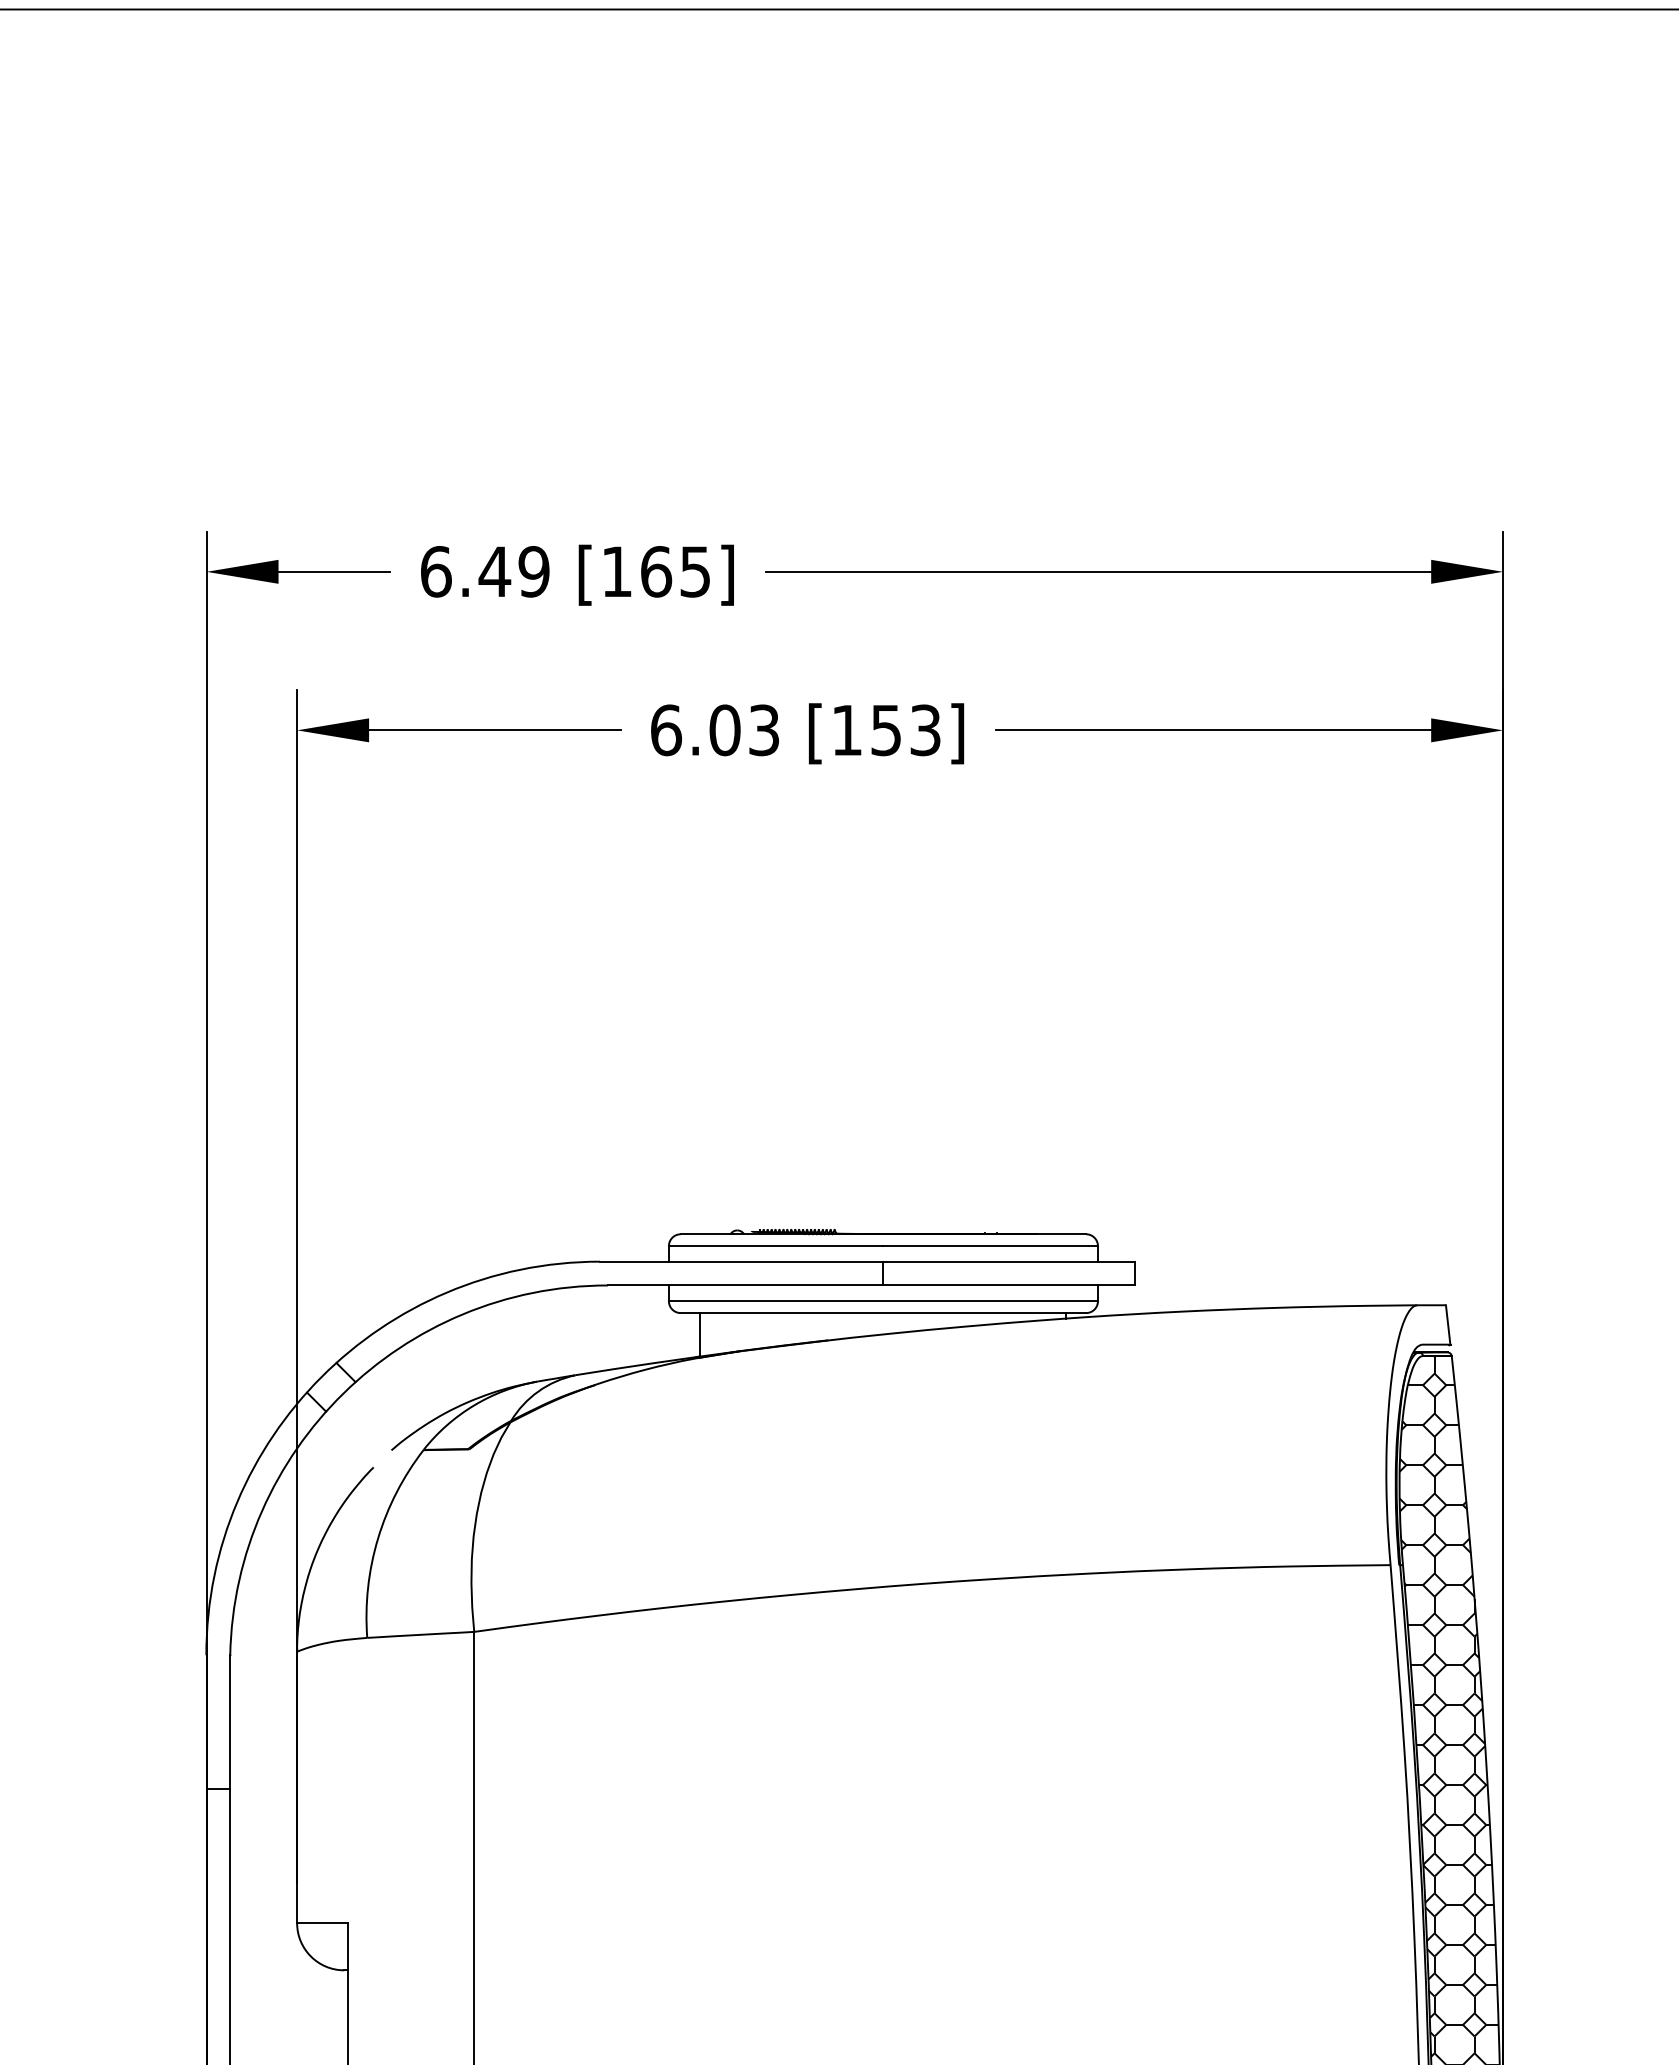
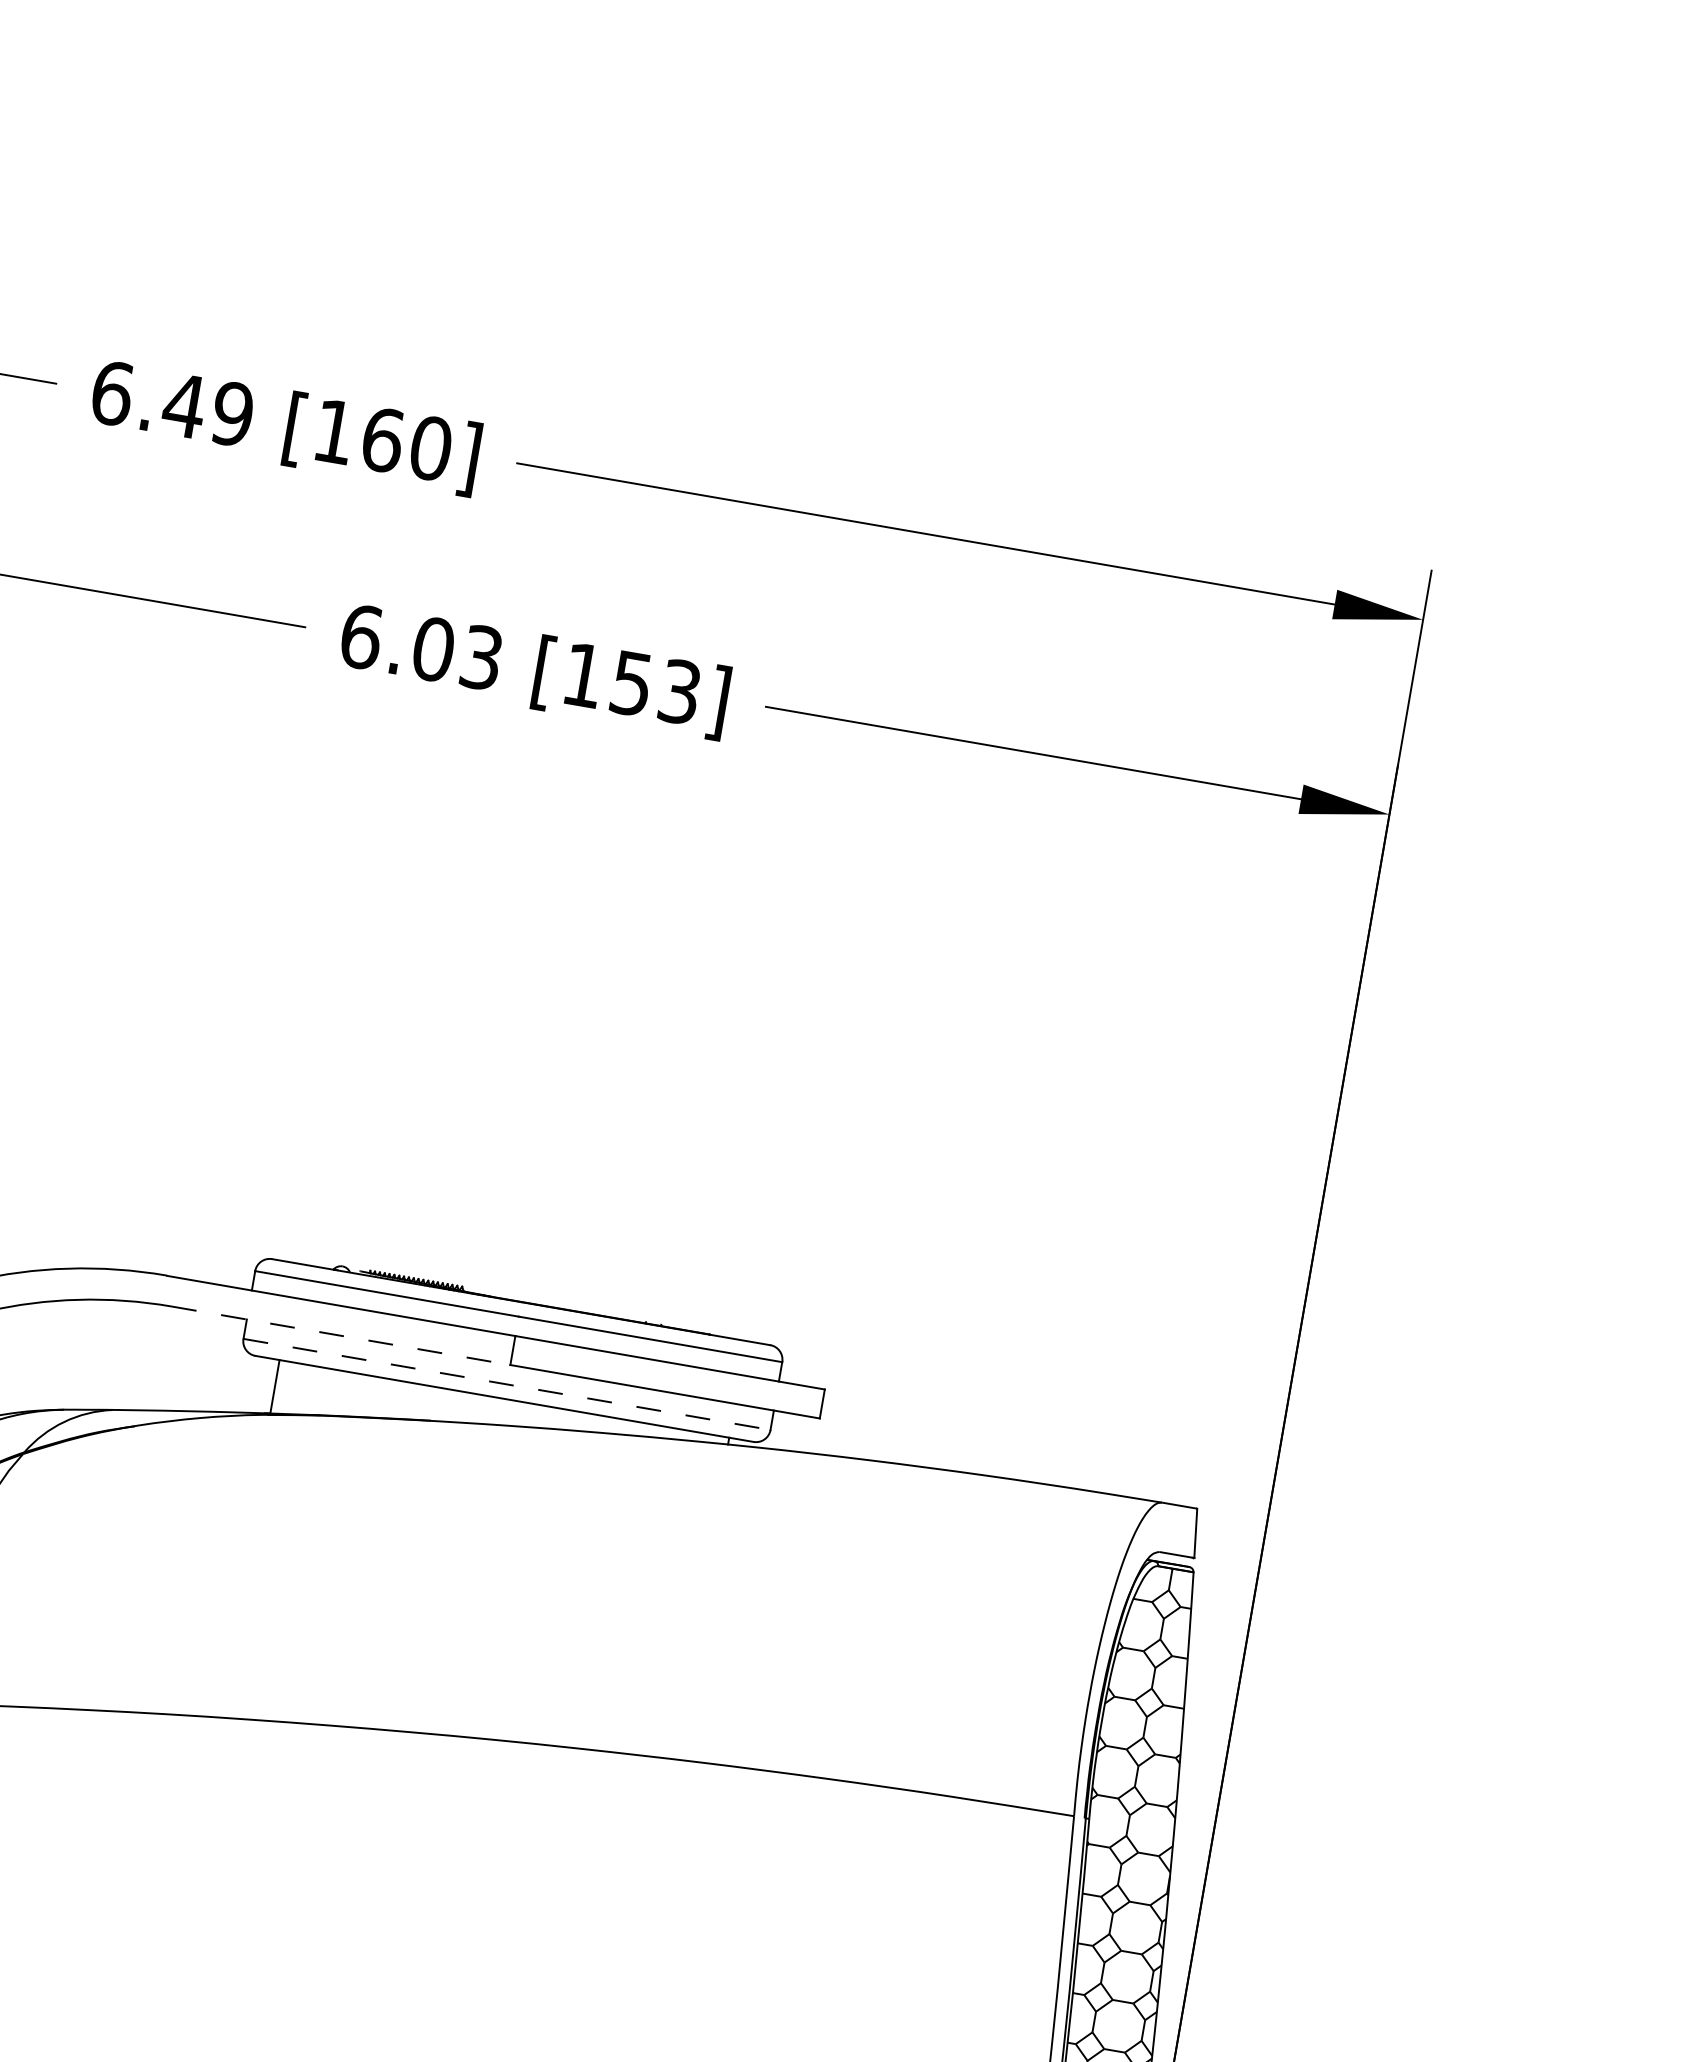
text: (695, 571) -> (431, 448), [165] -> [160]
line: (745, 1285) -> (340, 1335), solid -> dashed
line: (883, 1301) -> (507, 1384), solid -> dashed

